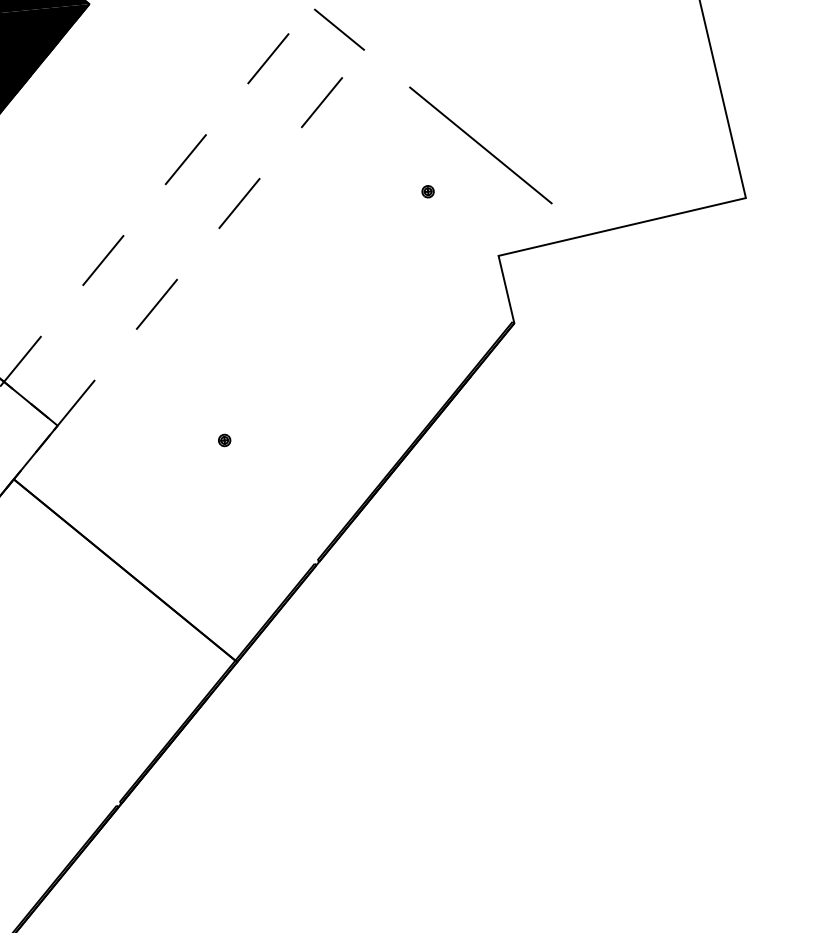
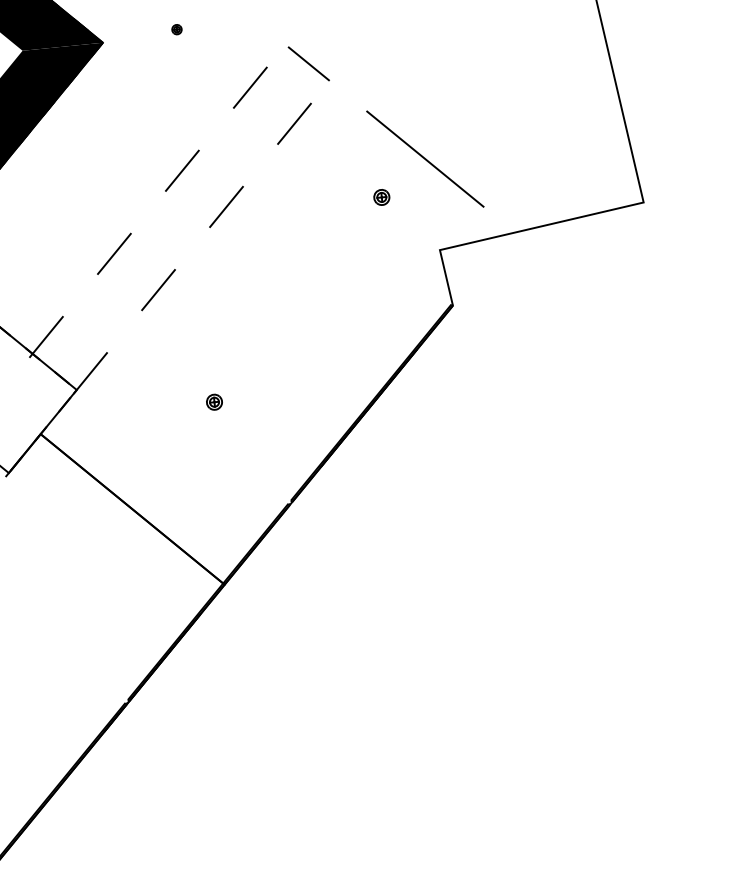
part: (427, 190) -> (381, 196), size x1.6
part: (223, 439) -> (213, 401), size x1.6

